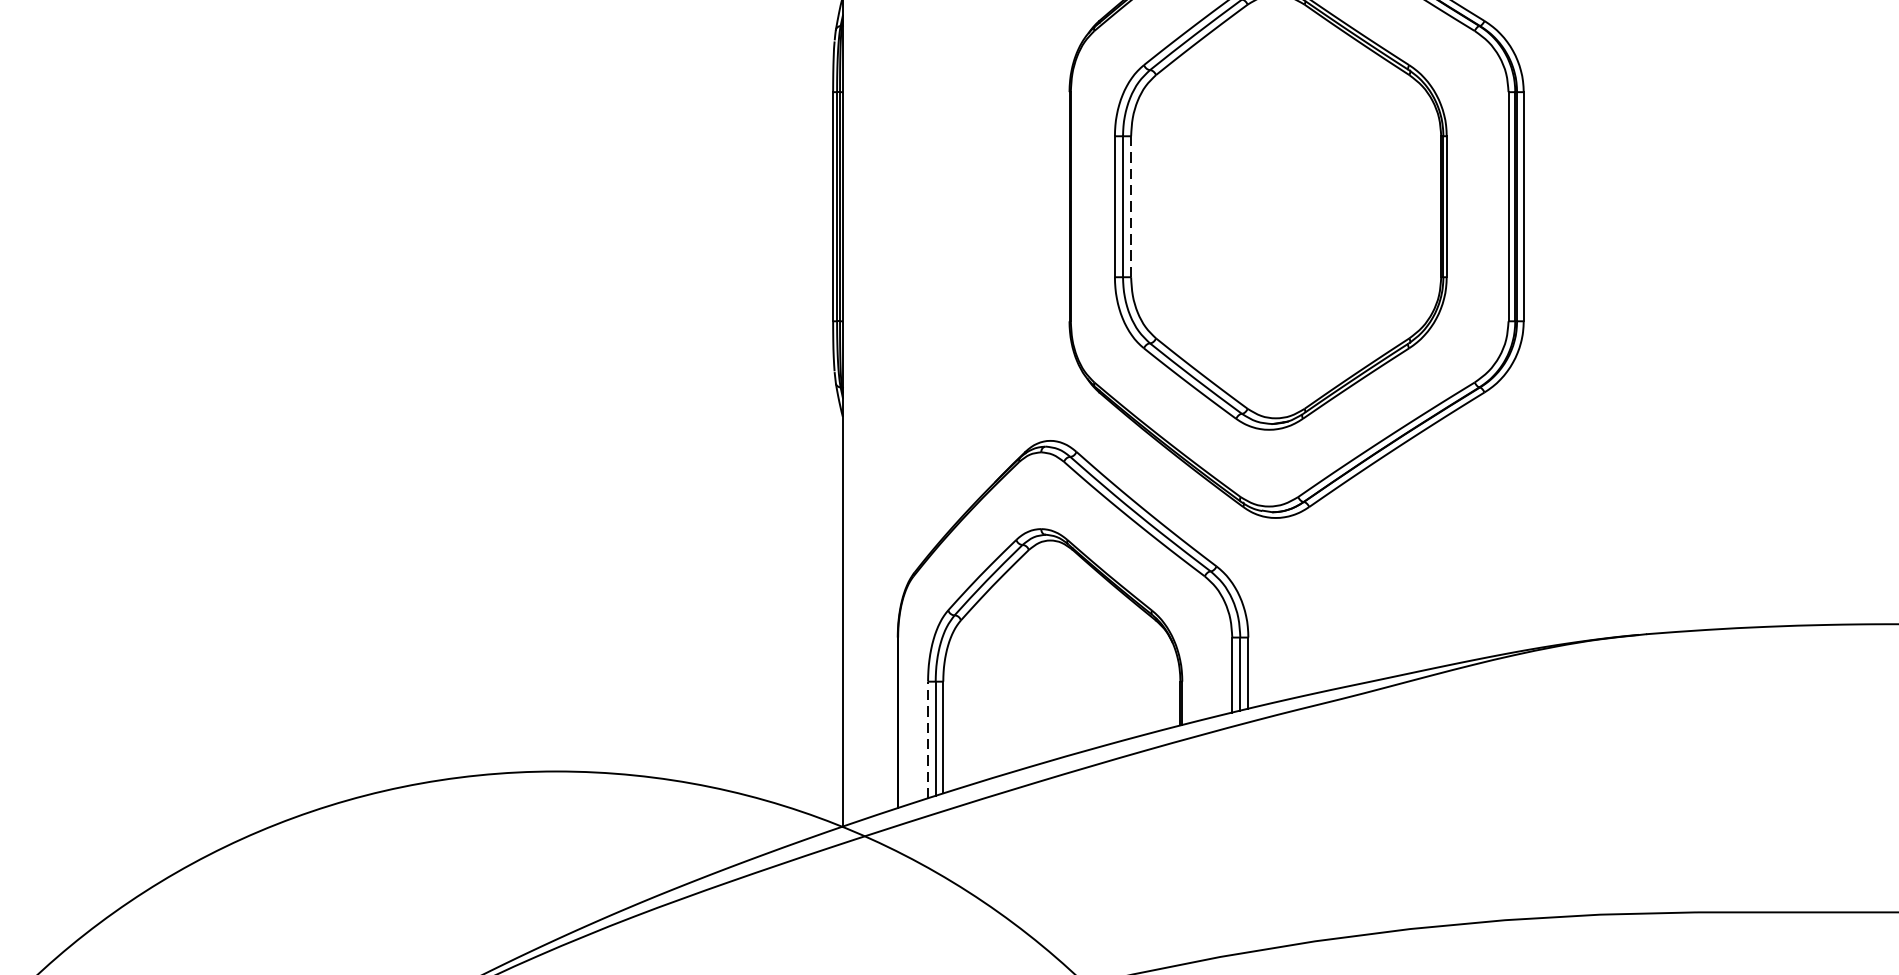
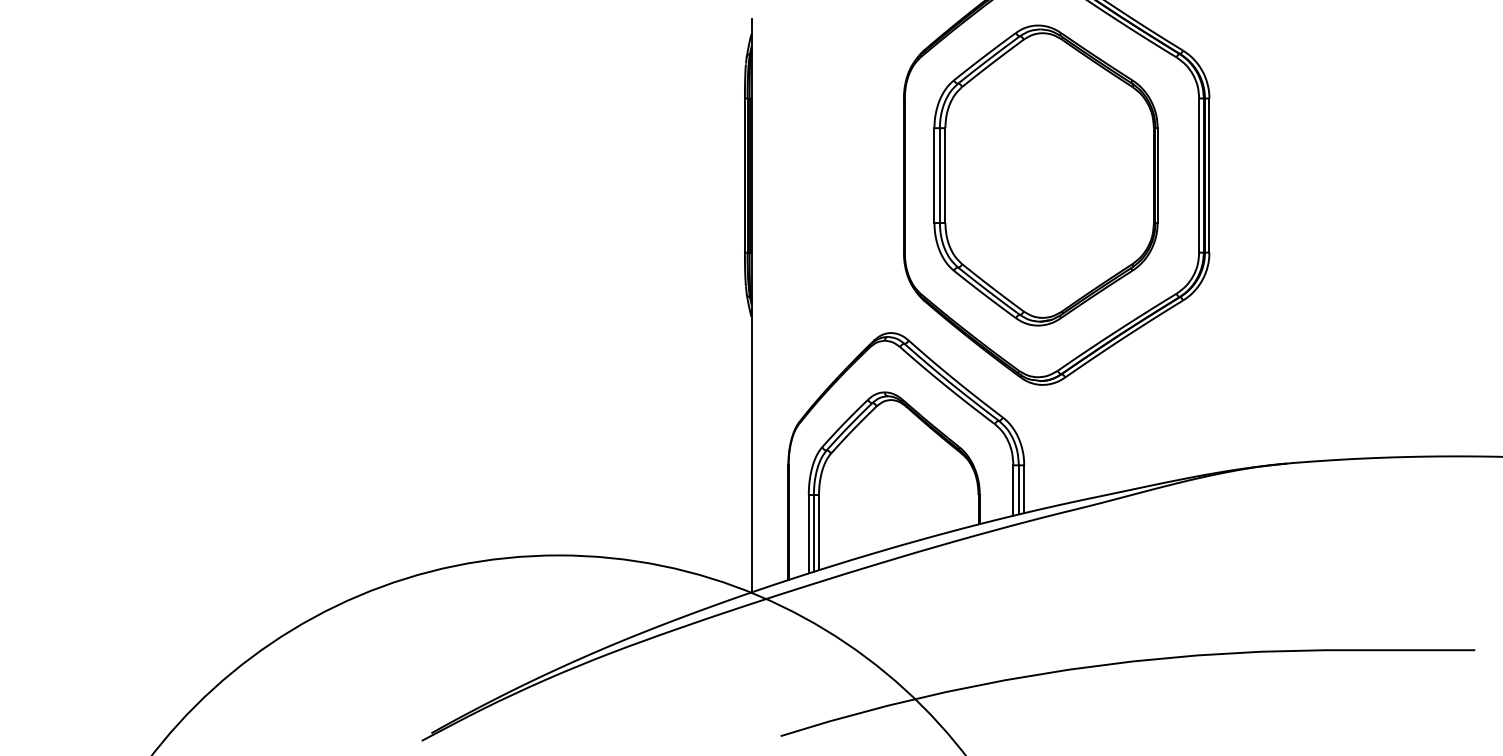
line: (1131, 206) -> (945, 175), dashed -> solid
line: (927, 738) -> (808, 533), dashed -> solid

